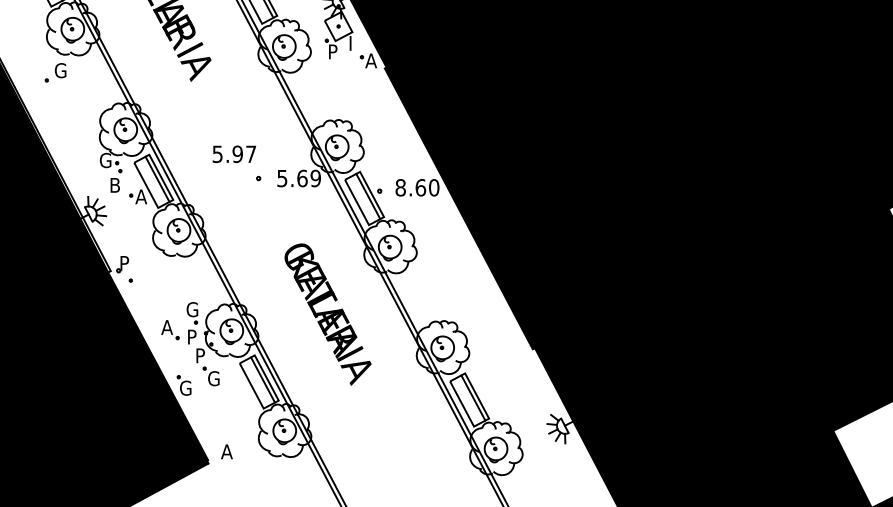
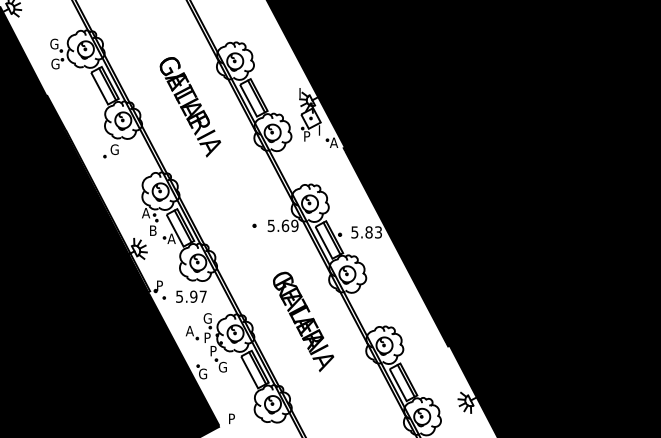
text: (234, 153) -> (191, 296), moved
text: (105, 159) -> (146, 212), G -> A
text: (417, 187) -> (366, 232), 8.60 -> 5.83
text: (227, 451) -> (232, 418), A -> P

